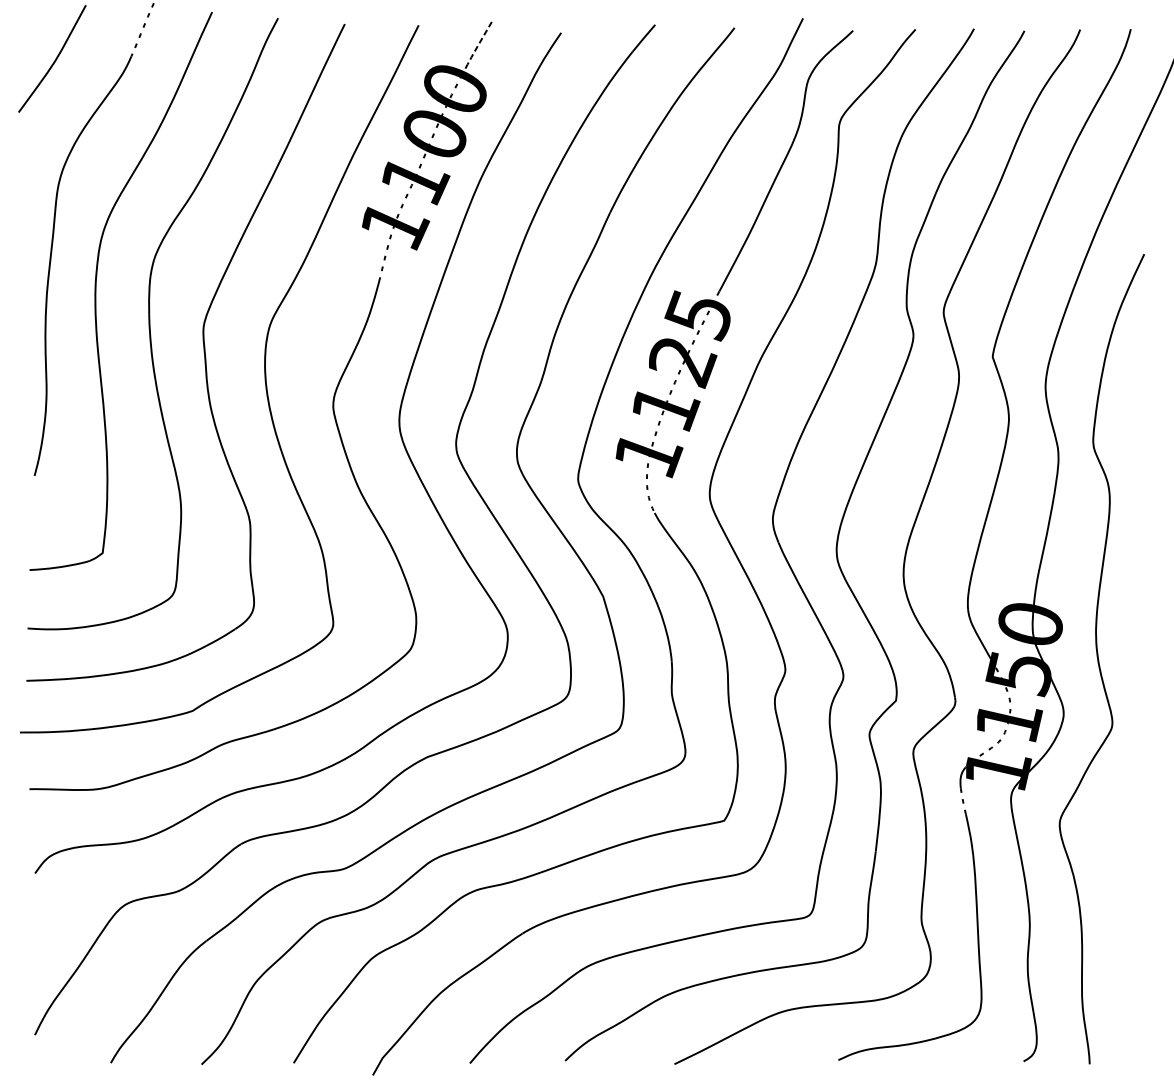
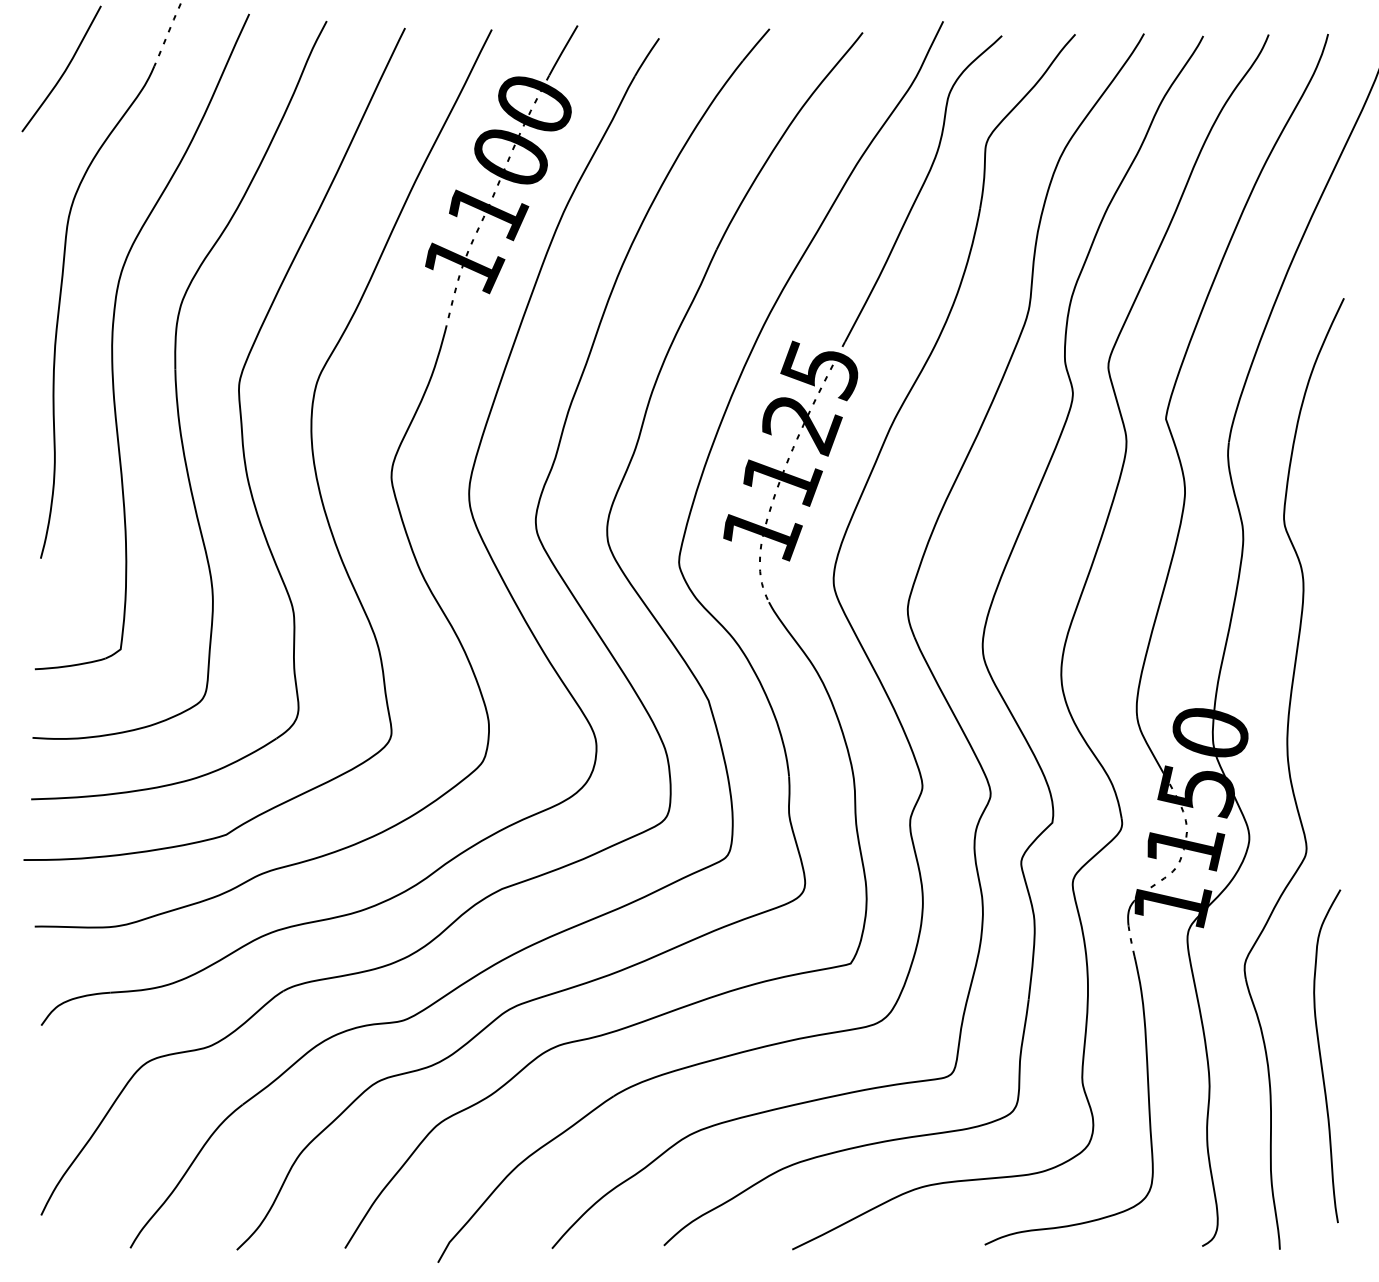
line: (478, 44) -> (562, 51), dashed -> solid
curve: (1125, 899) -> (1321, 1056), added

